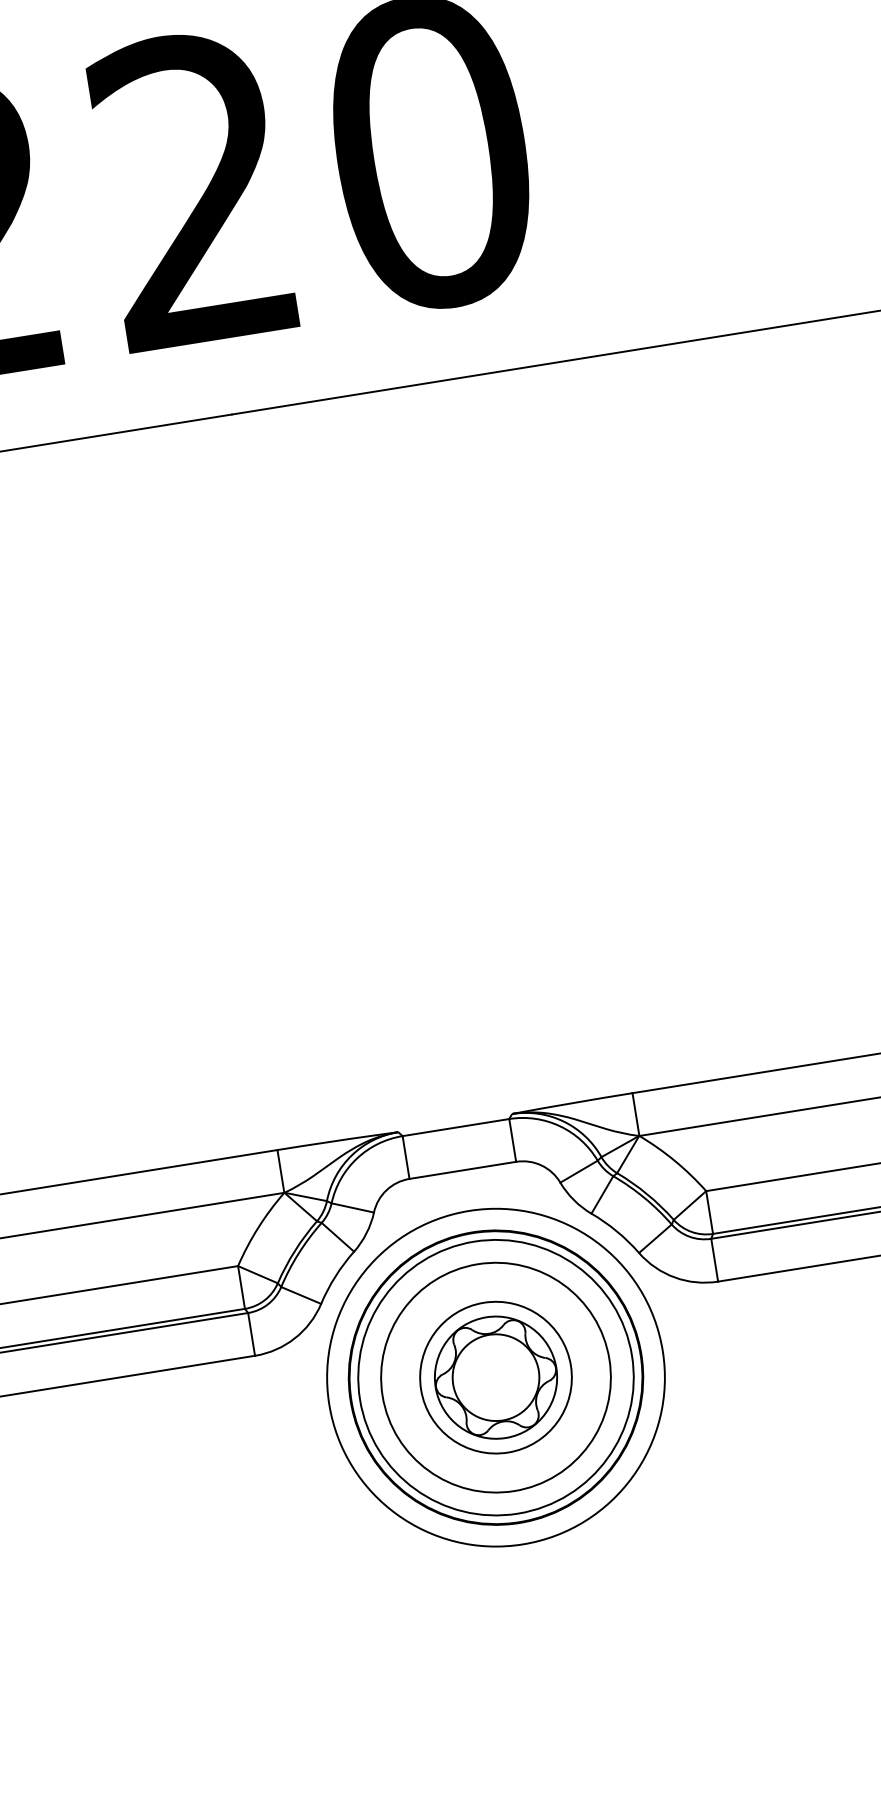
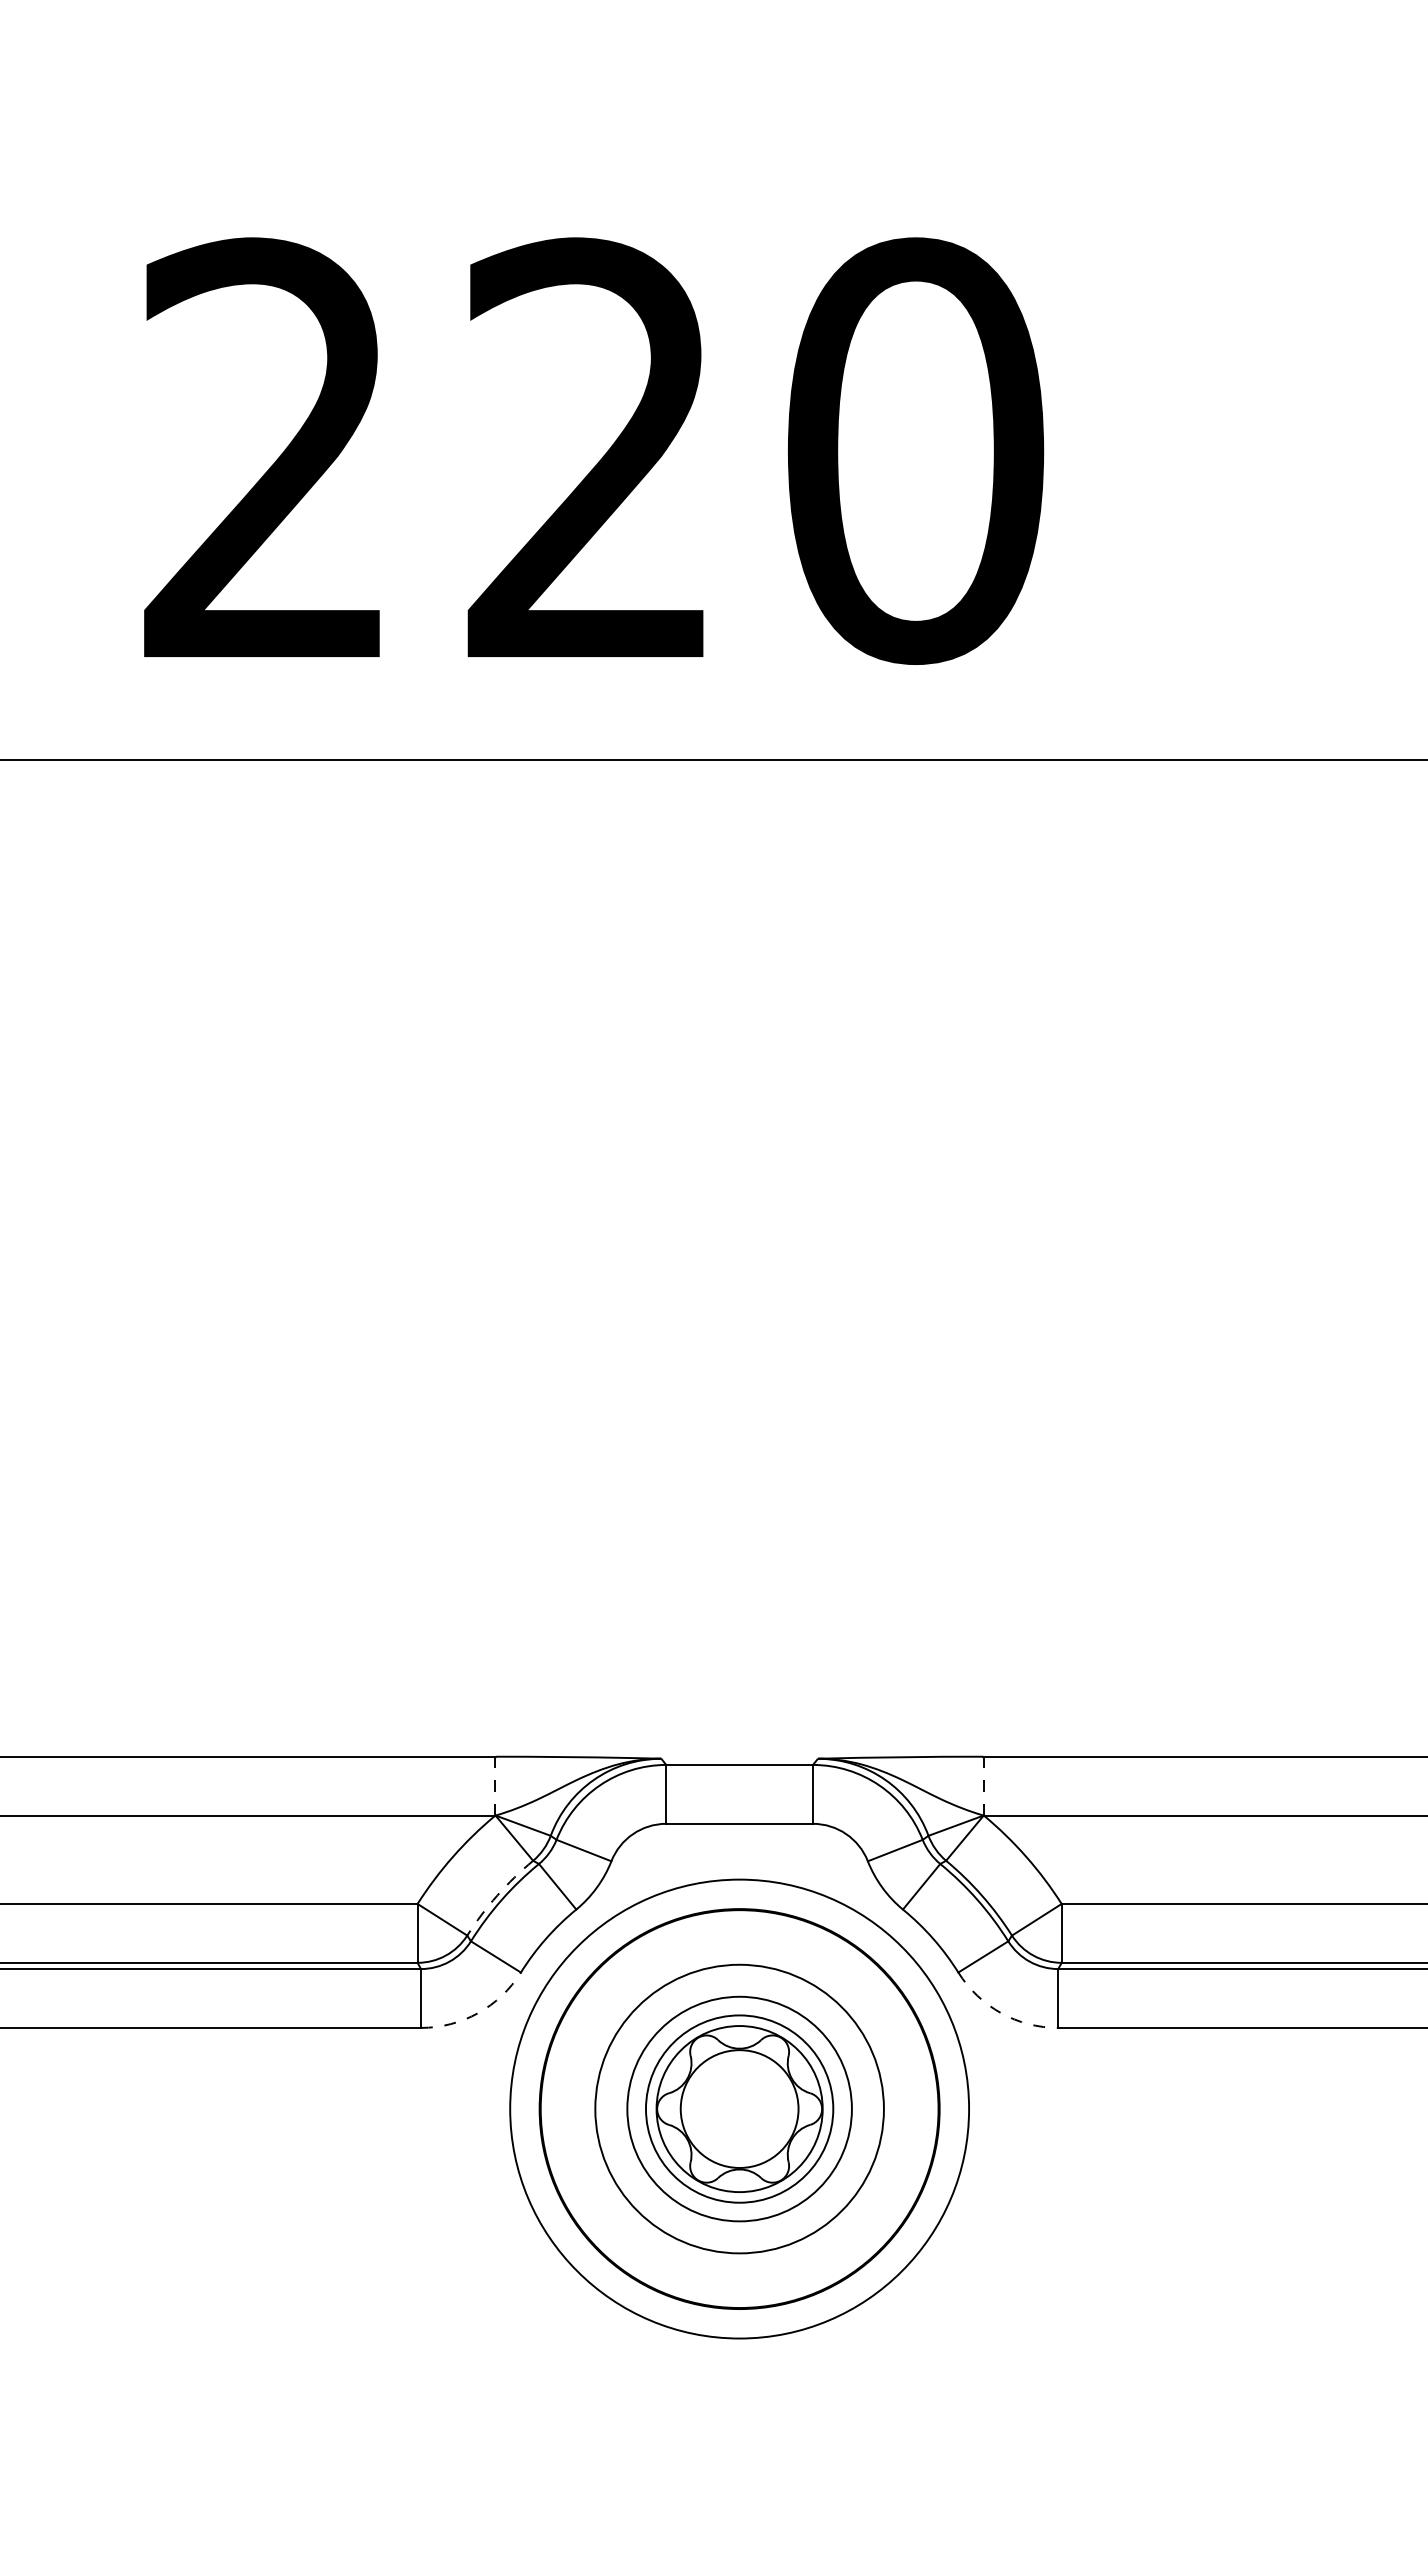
line: (635, 1114) -> (983, 1785), solid -> dashed
line: (280, 1170) -> (495, 1785), solid -> dashed
arc: (295, 1250) -> (497, 1895), solid -> dashed
arc: (675, 1277) -> (1001, 2013), solid -> dashed
arc: (295, 1338) -> (478, 2013), solid -> dashed
circle: (495, 1377) -> (739, 2108), size x0.6
circle: (495, 1377) -> (739, 2108), size x0.6
circle: (495, 1378) -> (739, 2109), size x1.4

